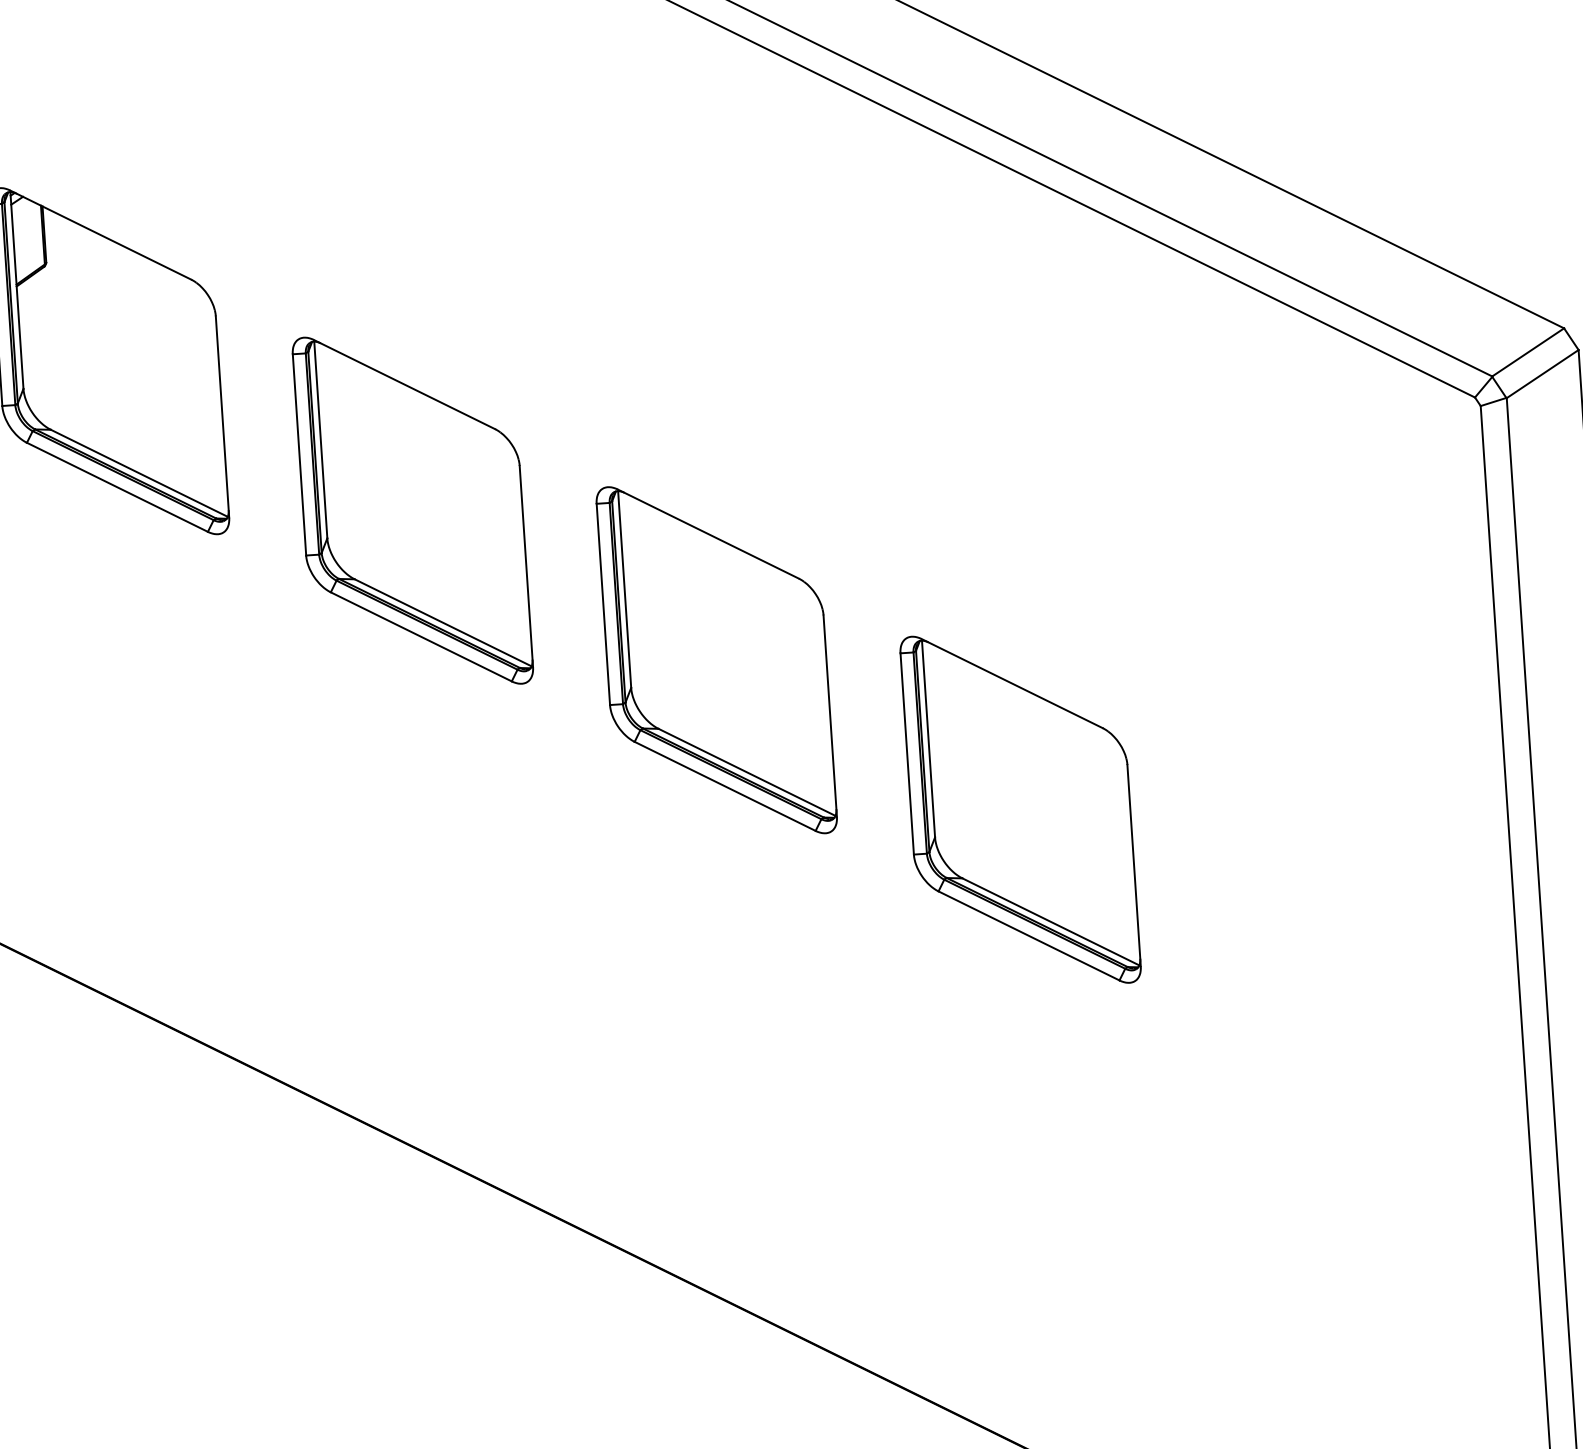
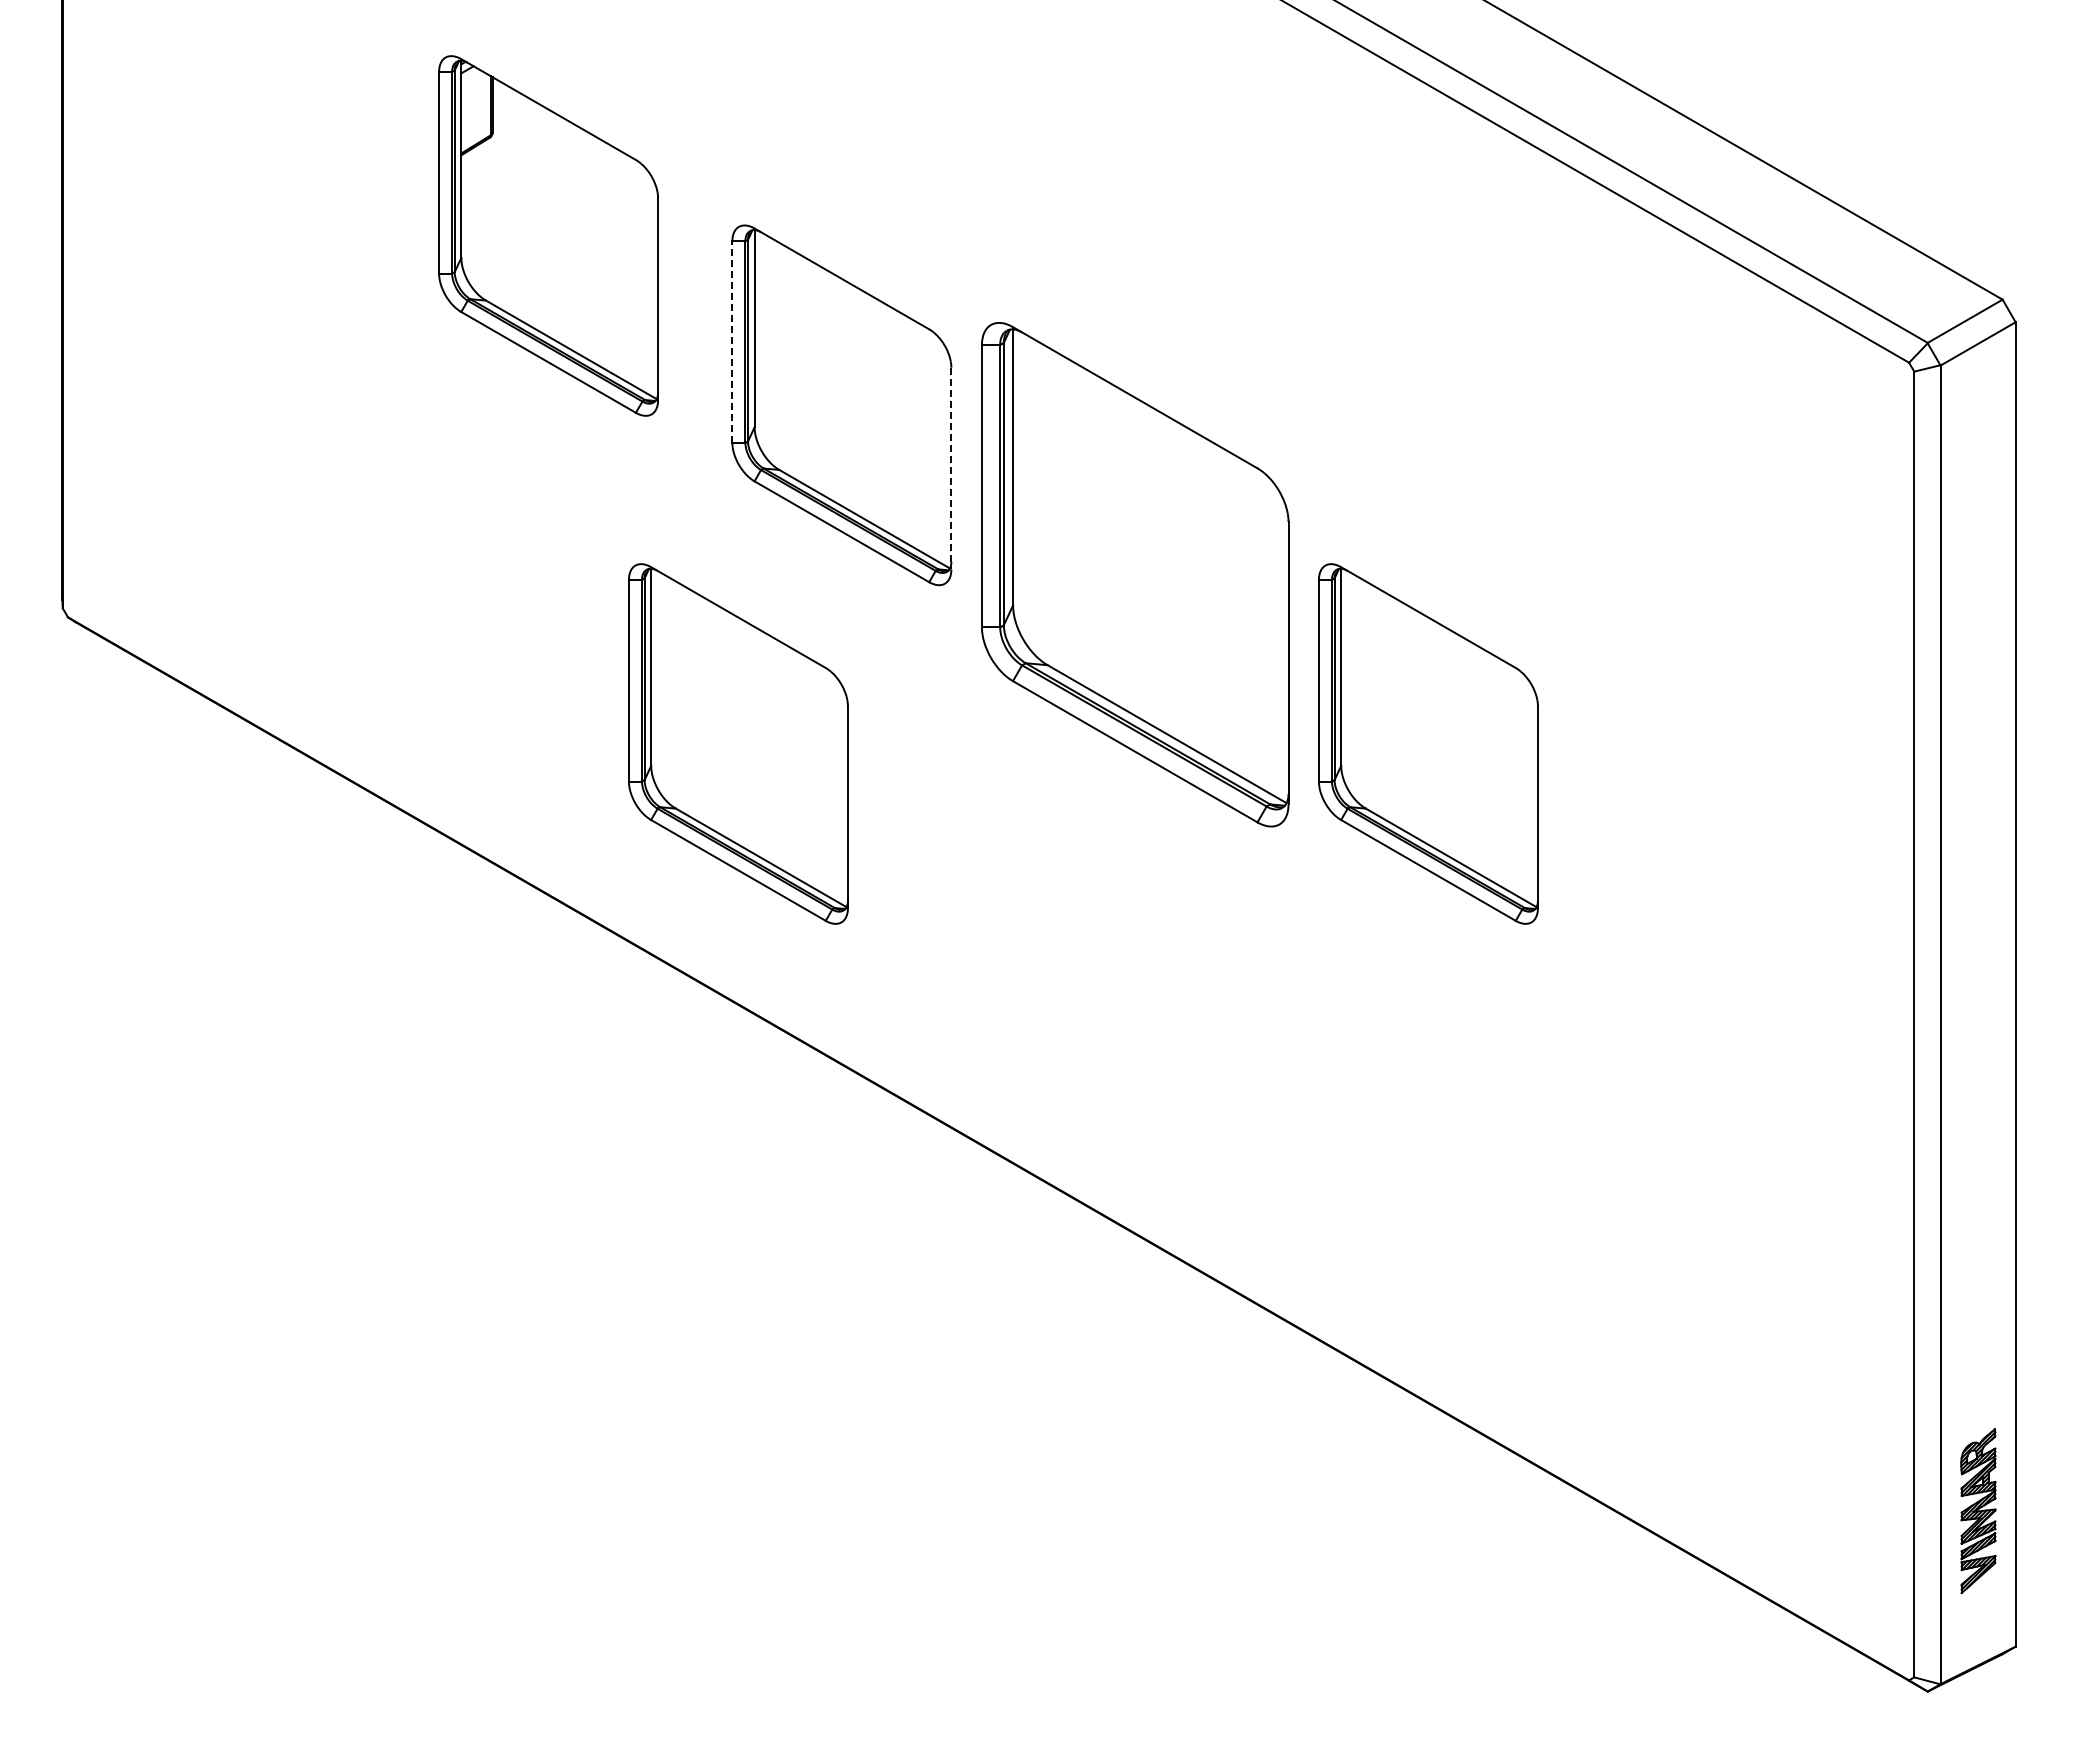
line: (299, 455) -> (732, 342), solid -> dashed
line: (526, 566) -> (951, 468), solid -> dashed
part: (716, 660) -> (1134, 574), size x1.4
part: (332, 854) -> (738, 743), added

